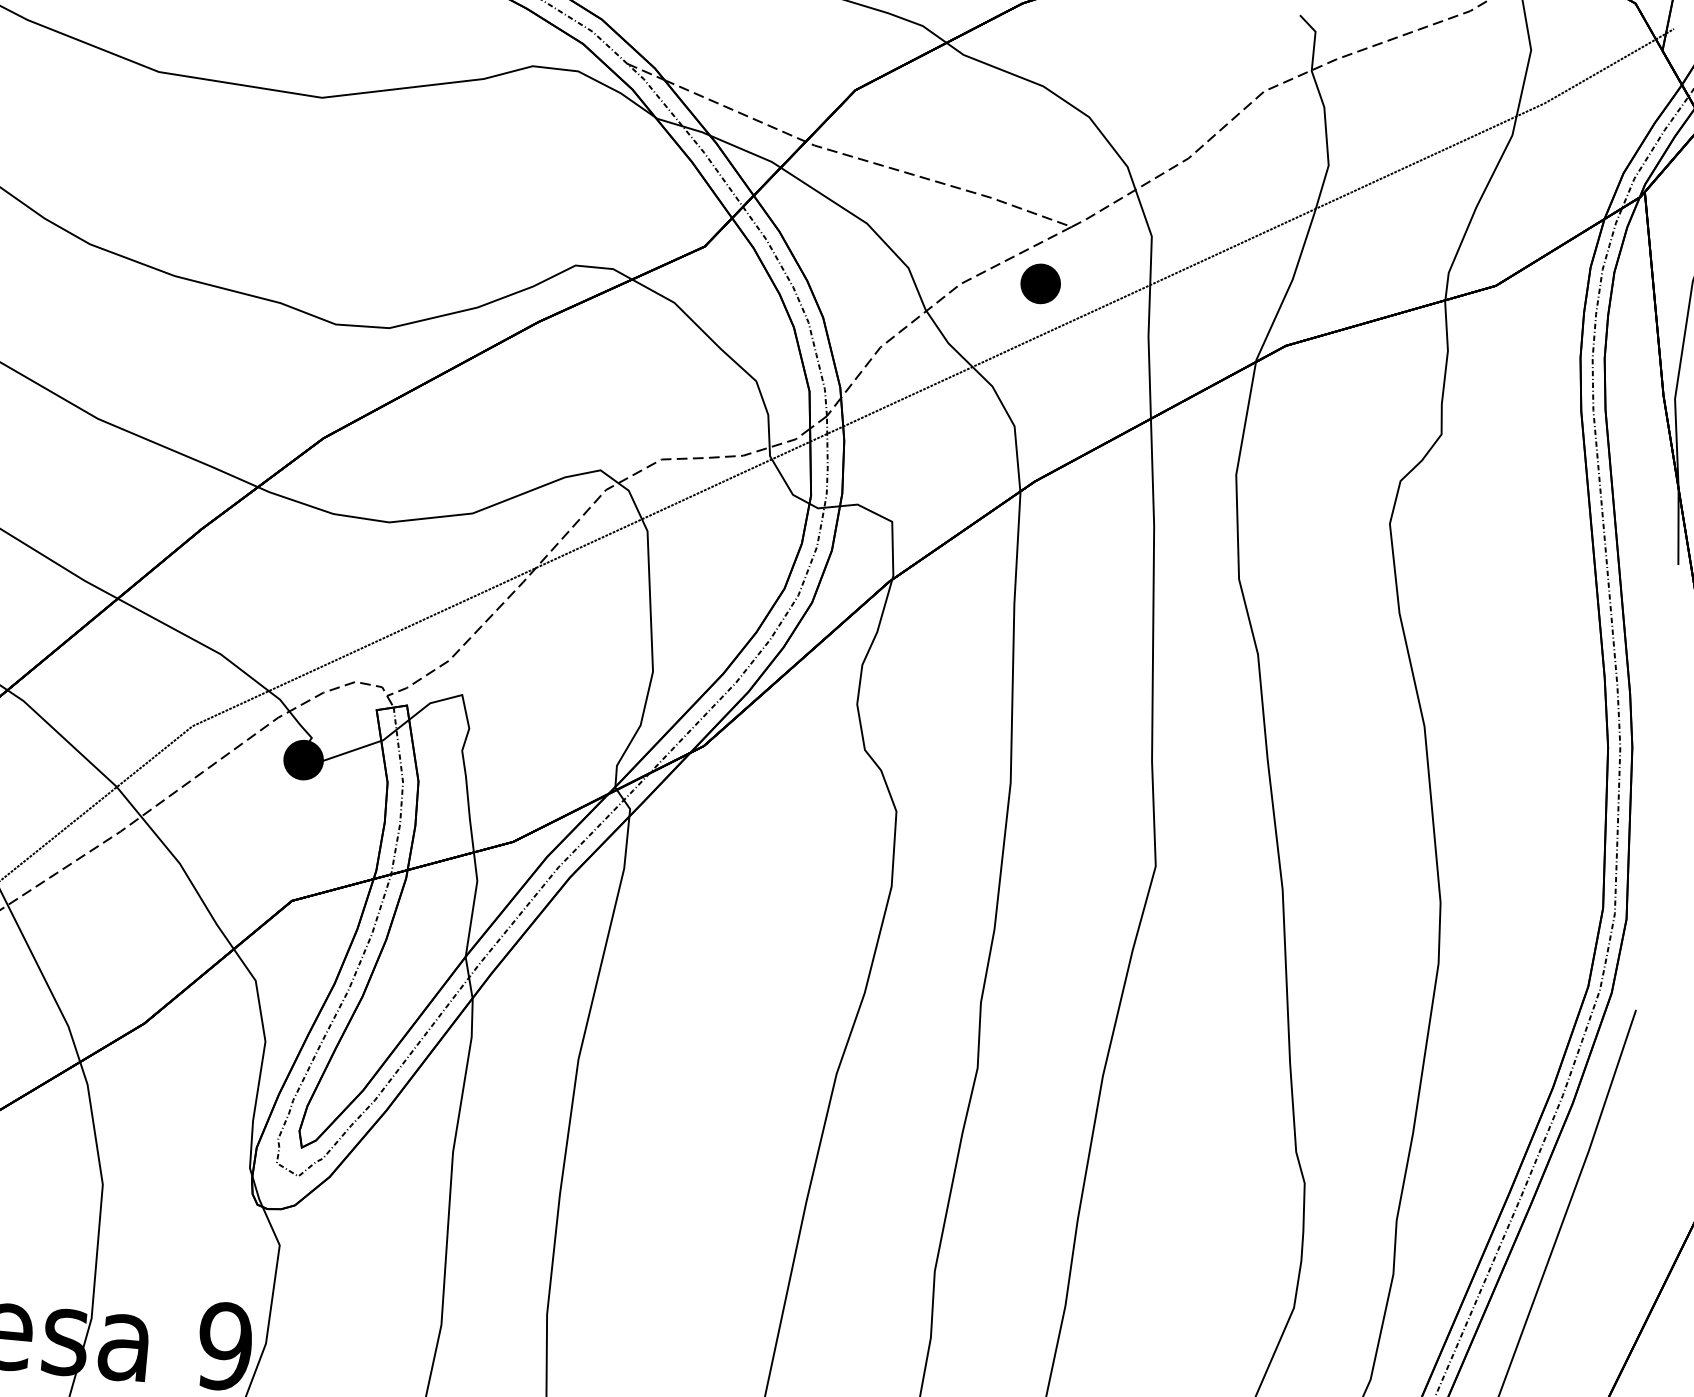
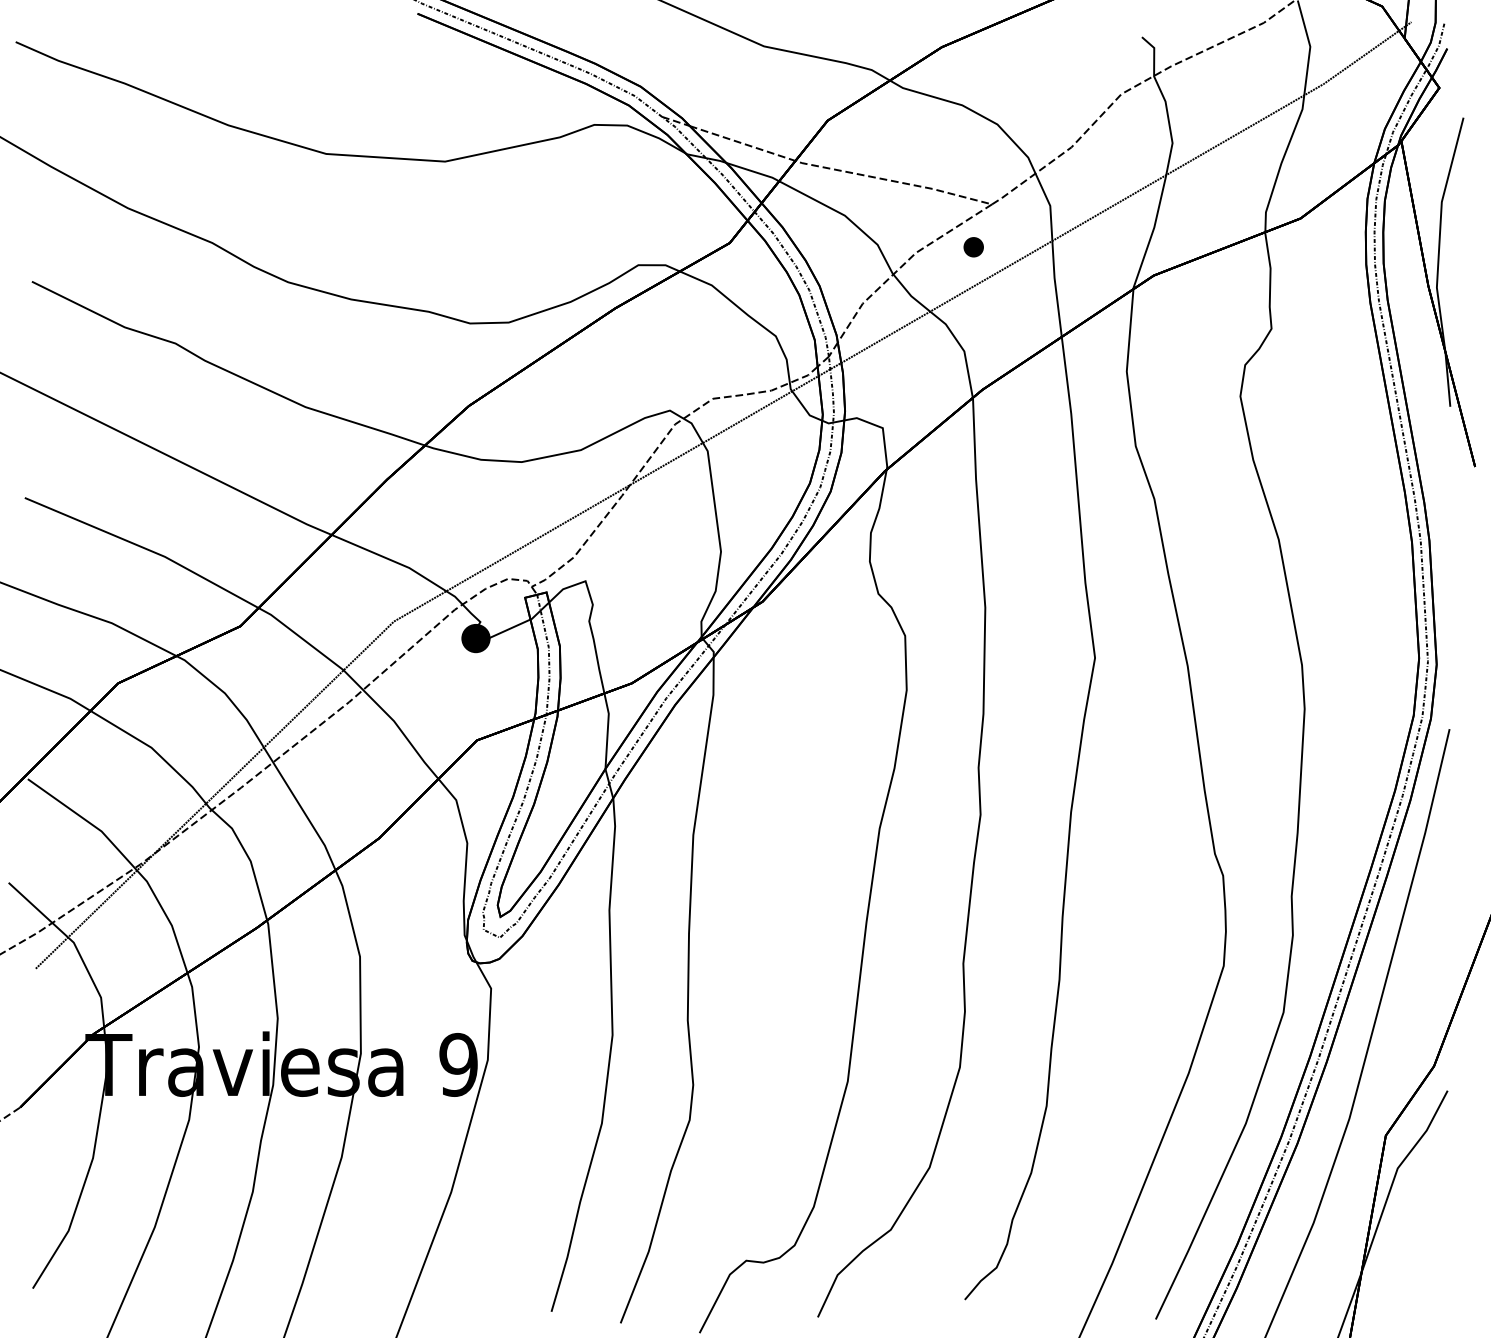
part: (1040, 282) -> (973, 246), size x0.7

